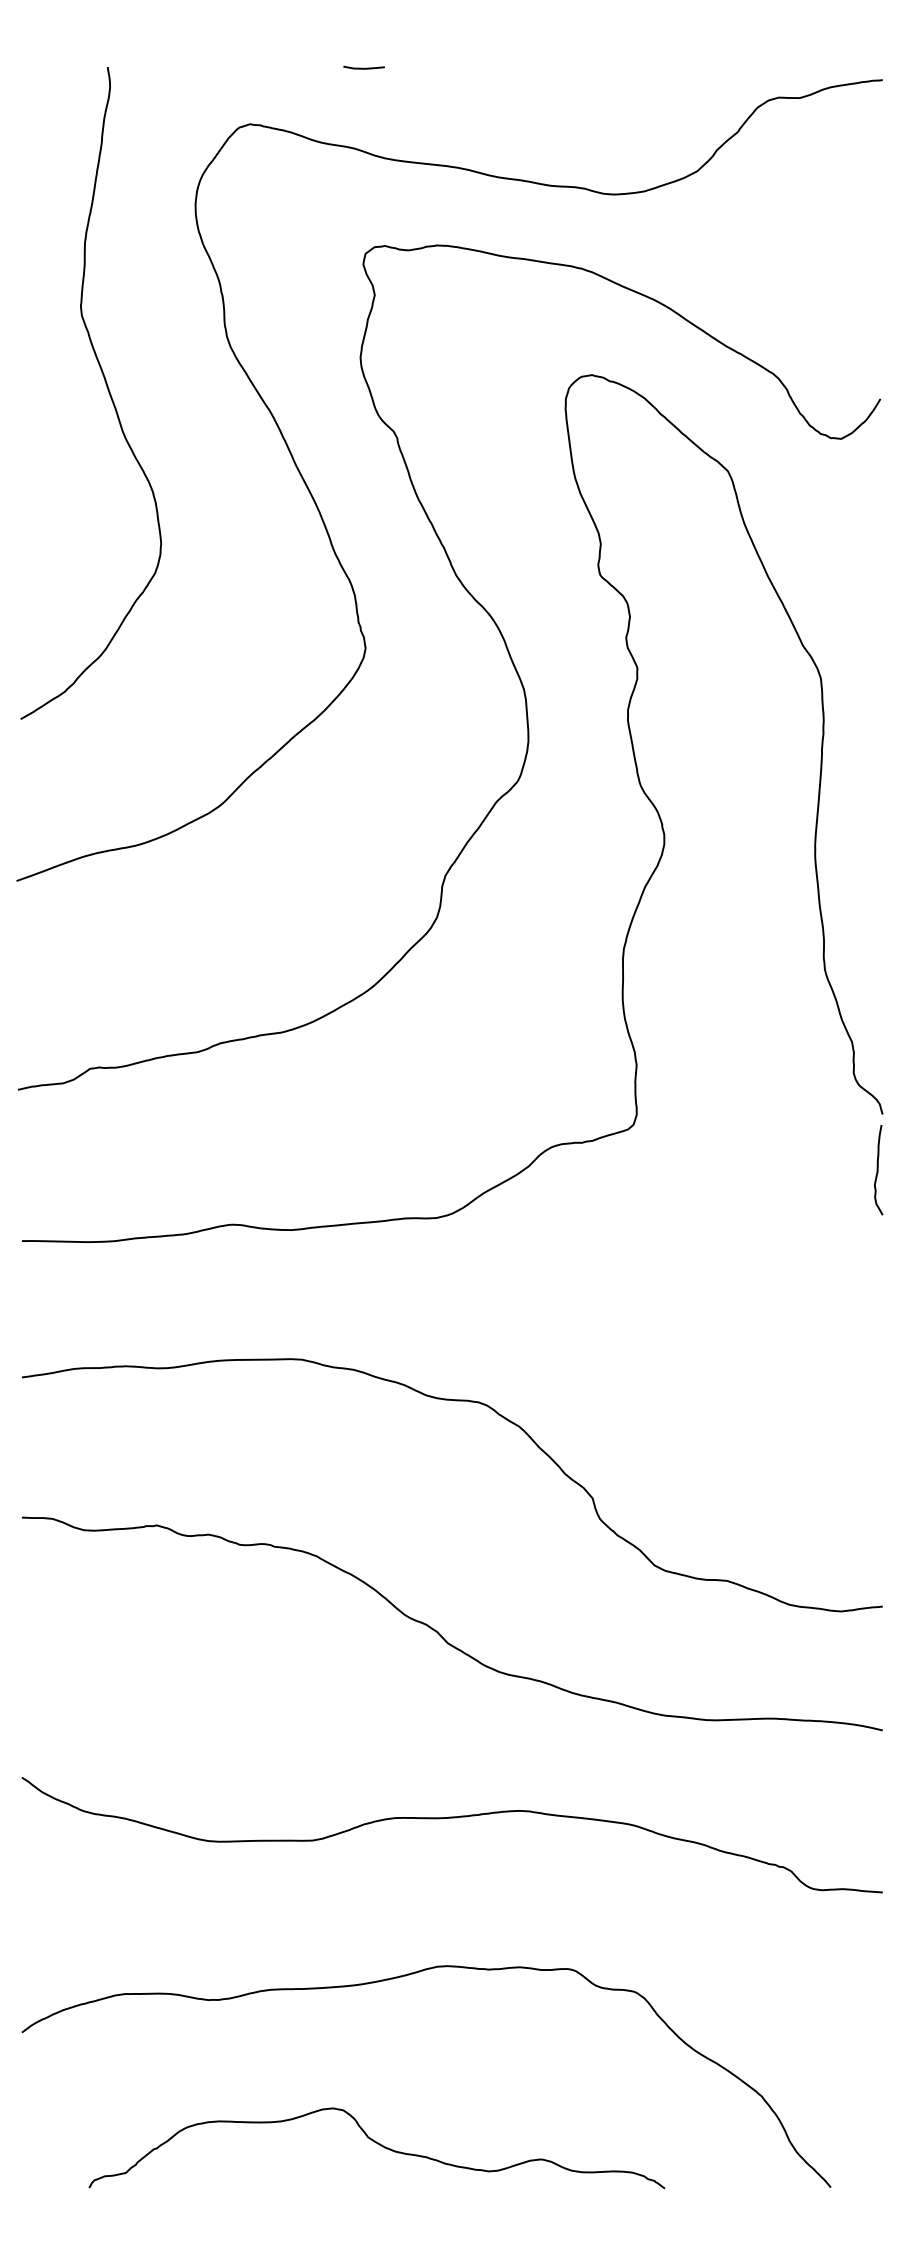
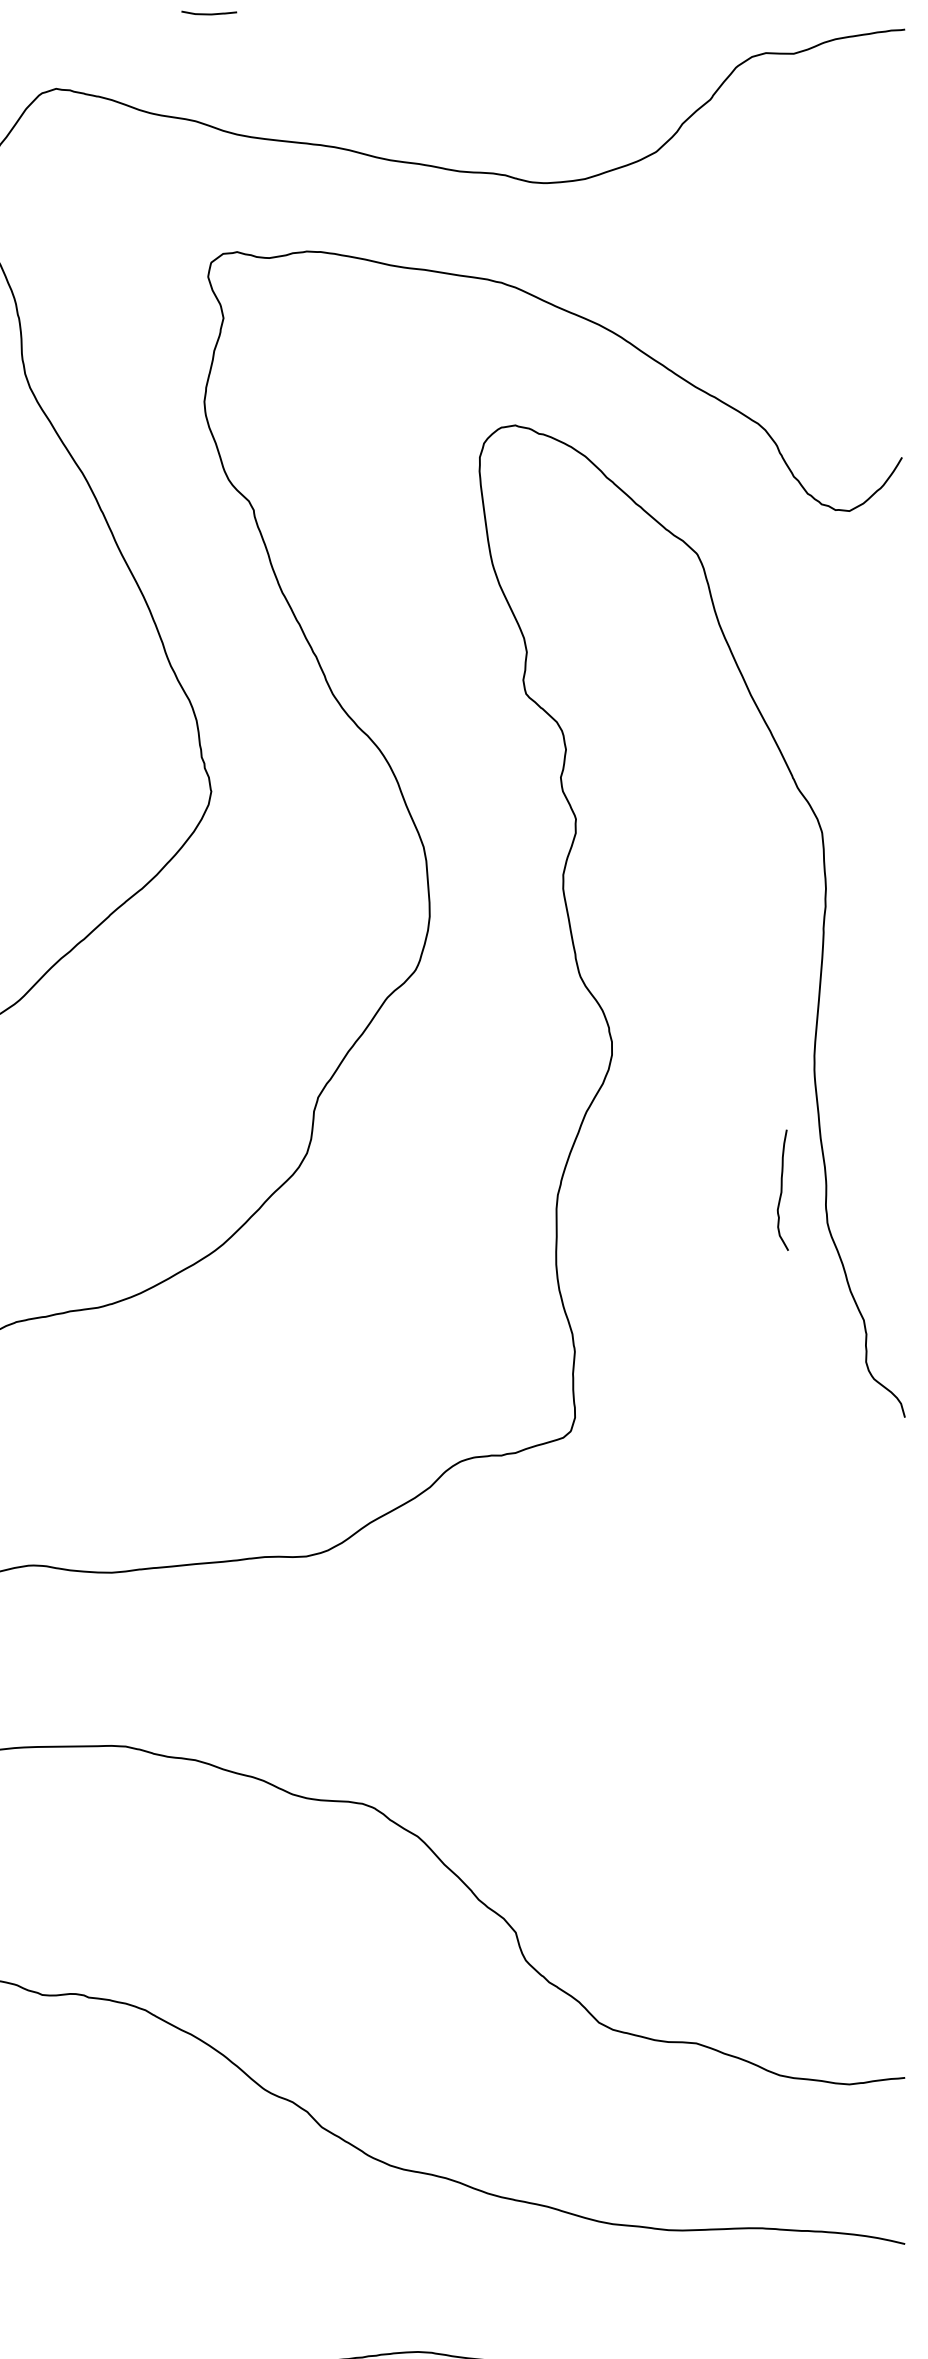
curve: (878, 1170) -> (782, 1190), moved

